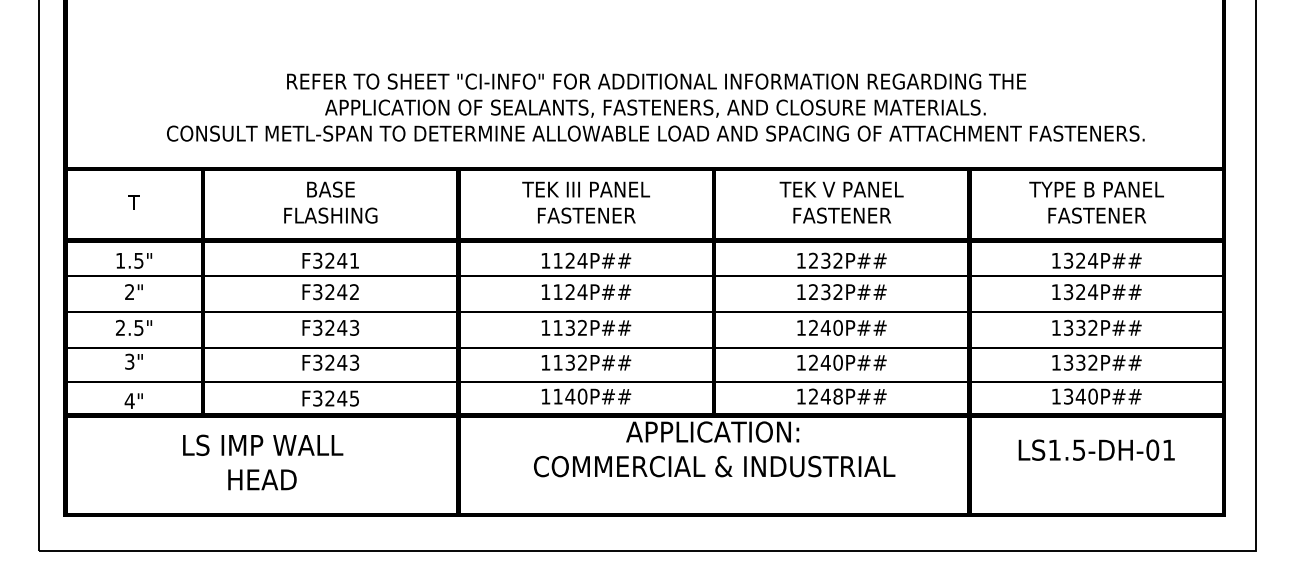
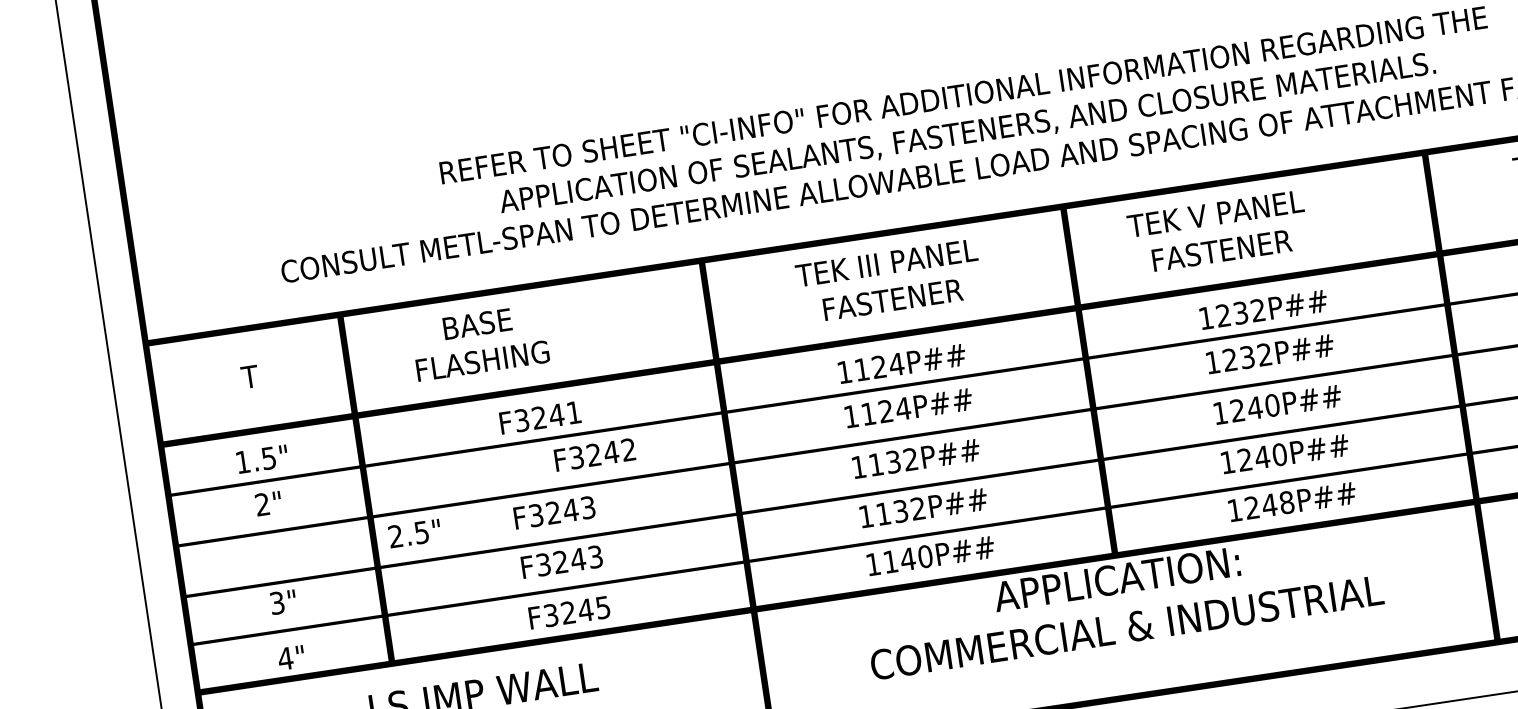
text: (330, 202) -> (479, 342), moved
text: (841, 202) -> (1218, 232), moved
text: (330, 292) -> (594, 455), moved
text: (134, 327) -> (415, 532), moved

